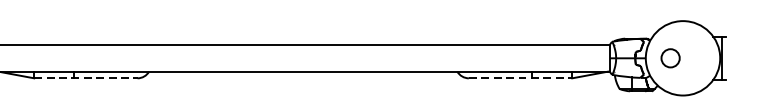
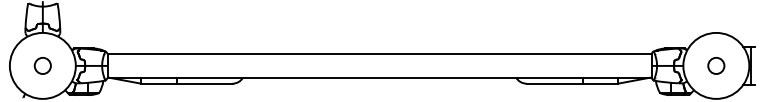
circle: (670, 57) -> (716, 65), moved
line: (85, 78) -> (186, 83), dashed -> solid
line: (520, 78) -> (572, 83), dashed -> solid

